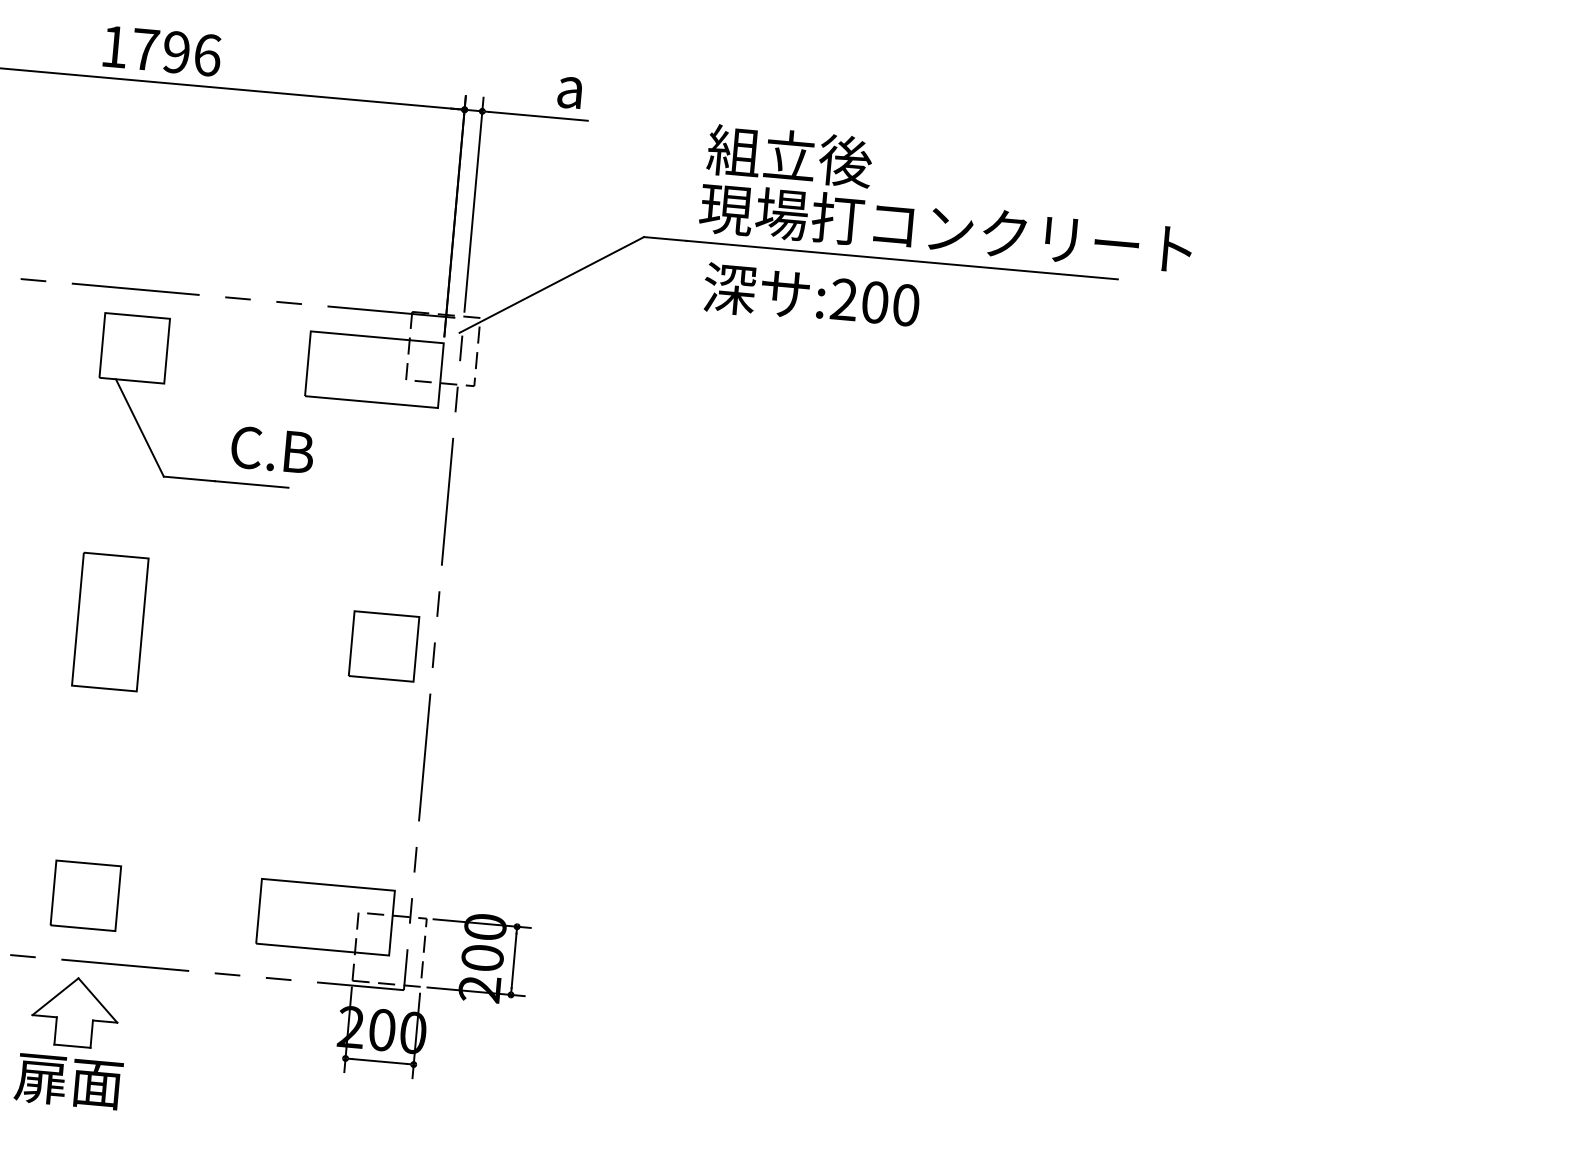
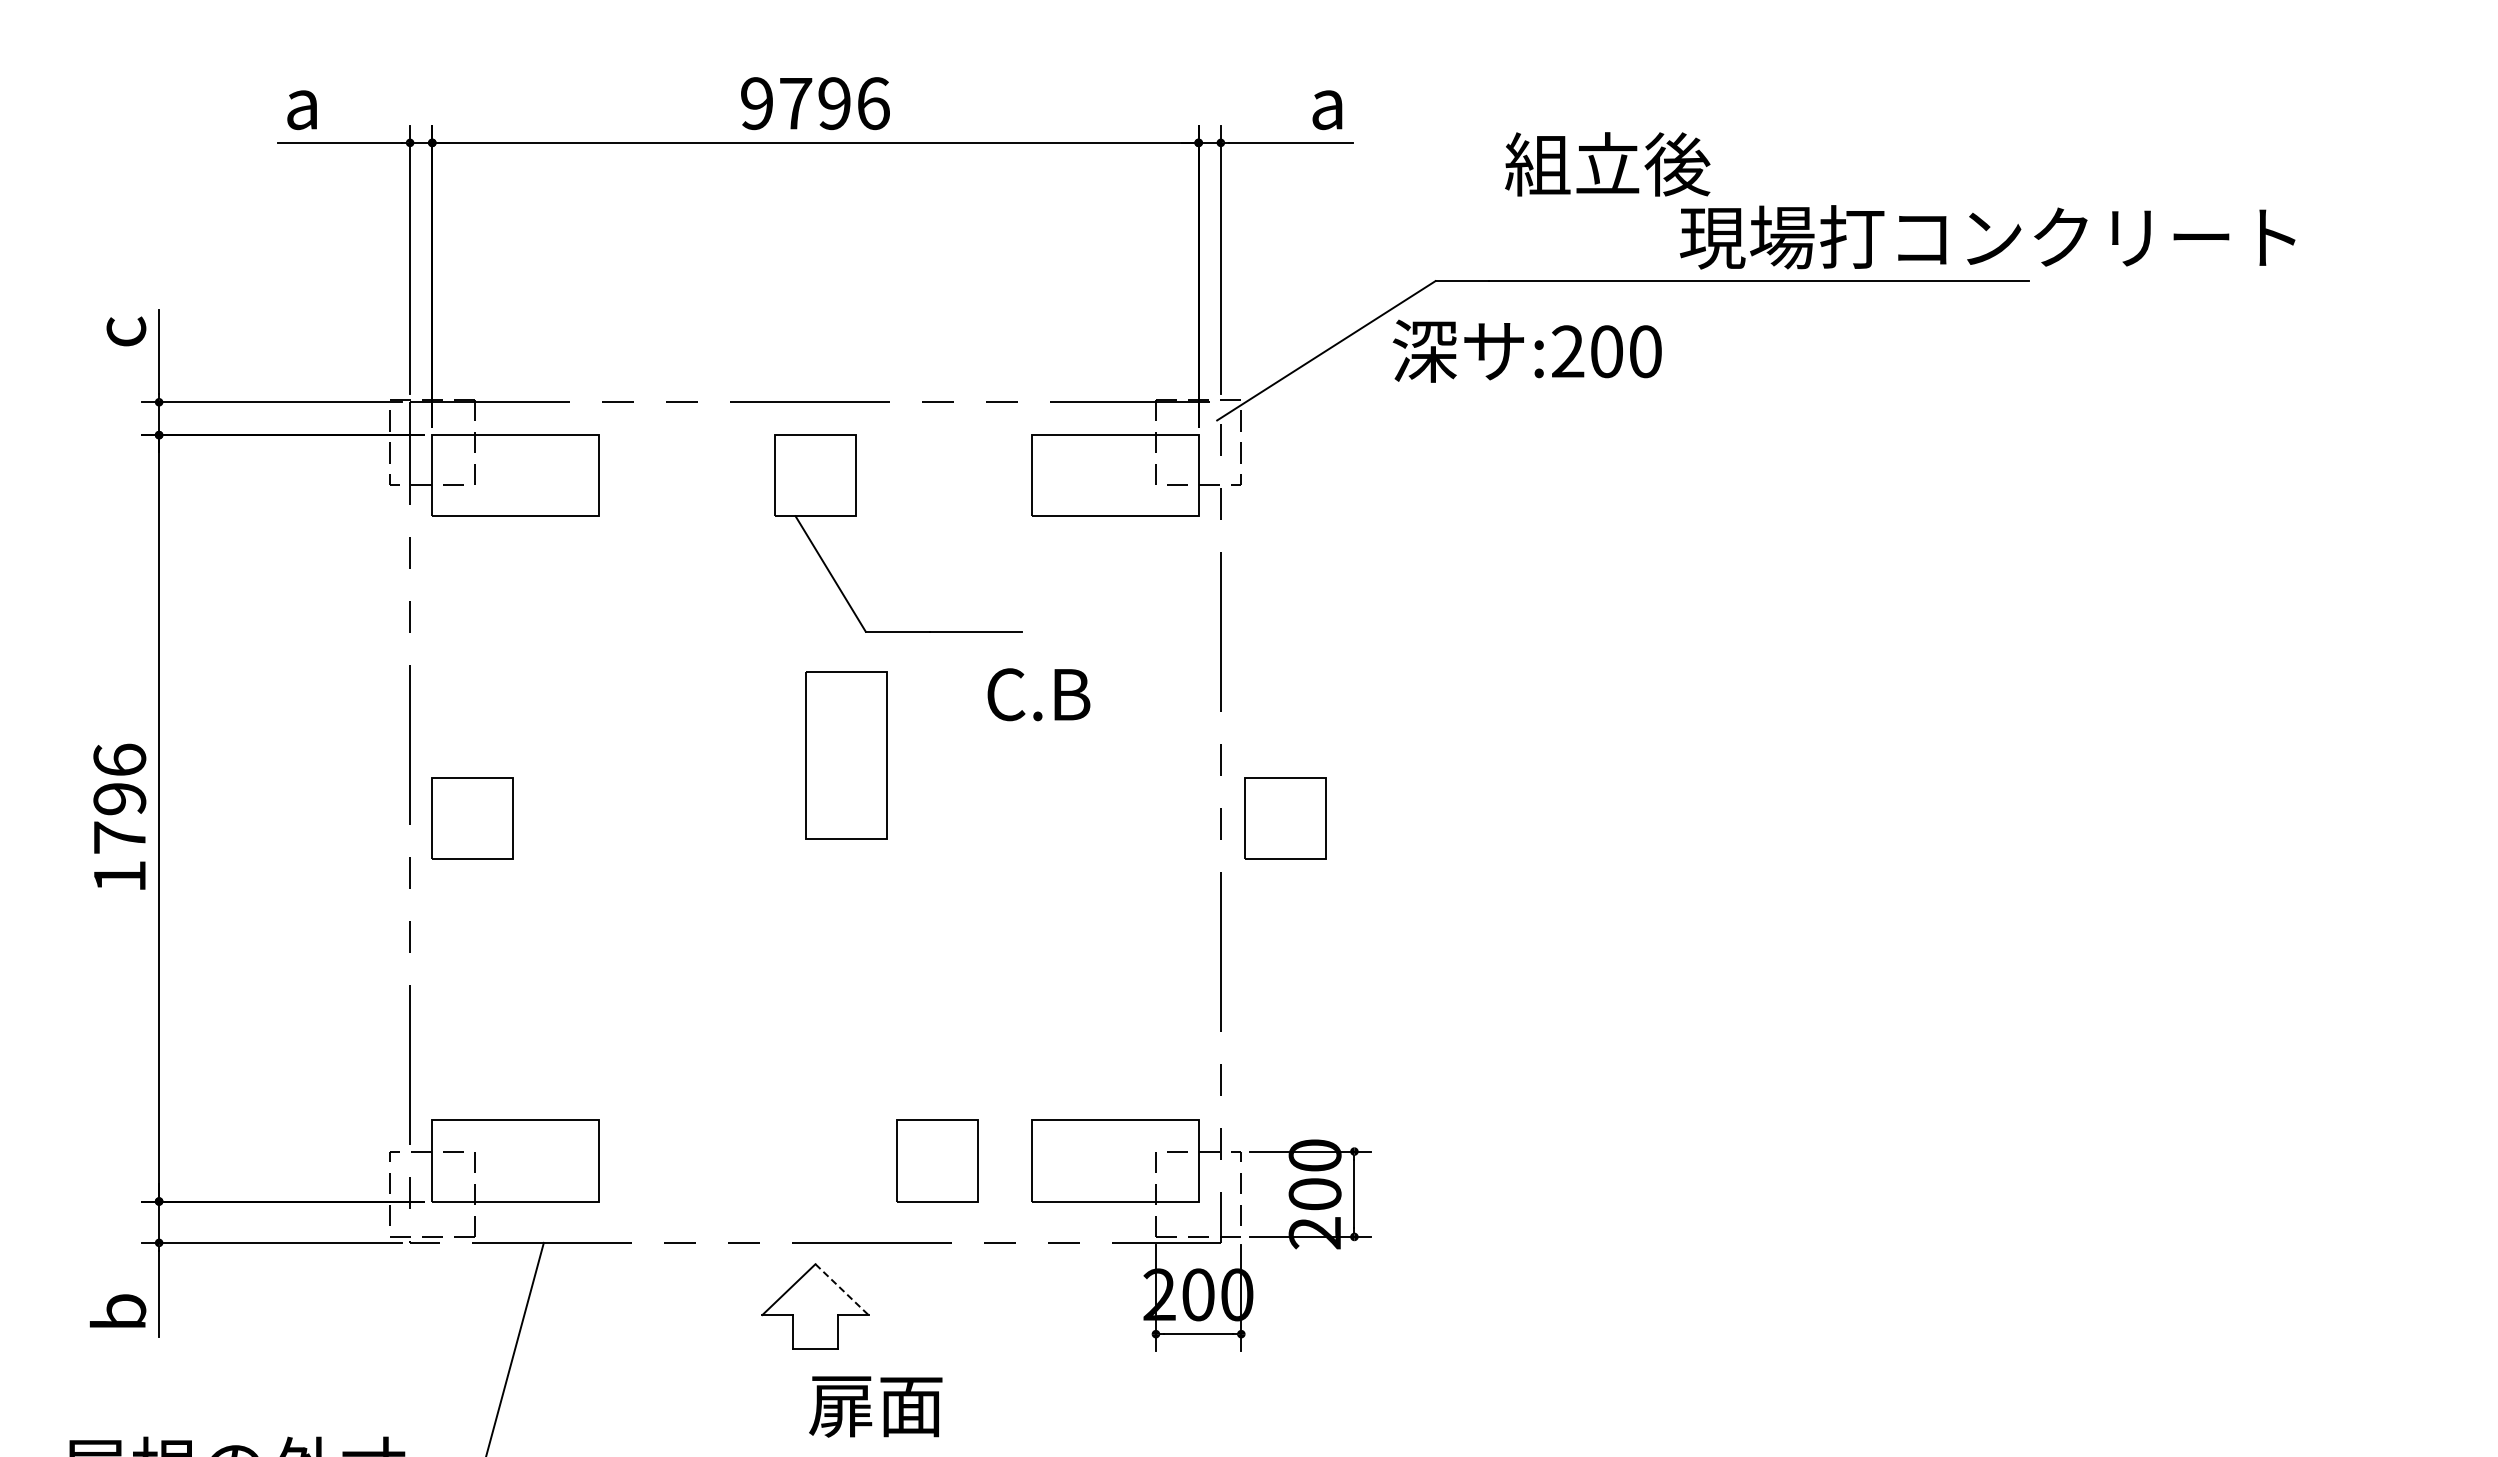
text: (114, 46) -> (756, 103), 1796 -> 9796
text: (945, 228) -> (1987, 237), moved
text: (811, 295) -> (1526, 350), moved
text: (272, 449) -> (1038, 694), moved
part: (110, 622) -> (846, 755), moved
part: (384, 646) -> (1285, 818), moved
part: (85, 895) -> (937, 1160), moved
line: (98, 1000) -> (842, 1289), solid -> dashed
text: (68, 1081) -> (875, 1406), moved

